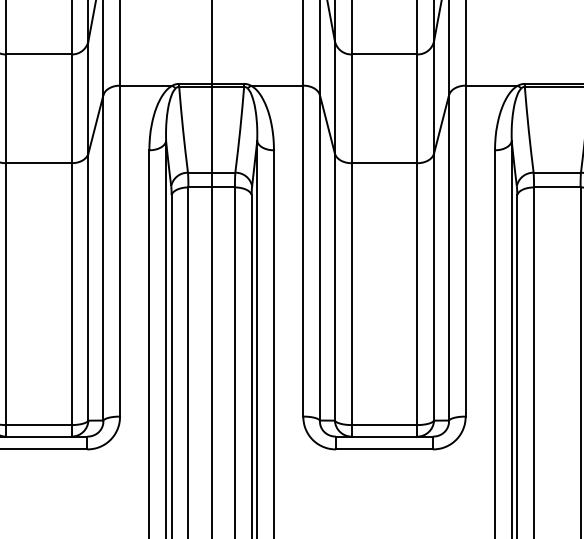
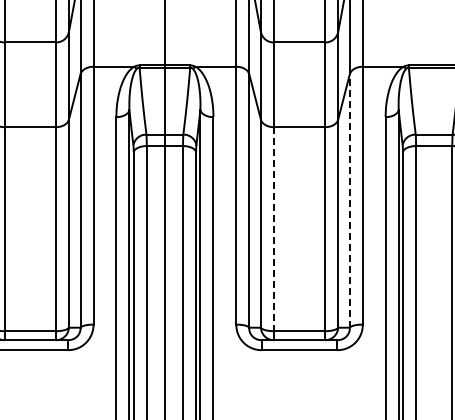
line: (448, 257) -> (349, 200), solid -> dashed
line: (351, 294) -> (273, 229), solid -> dashed

